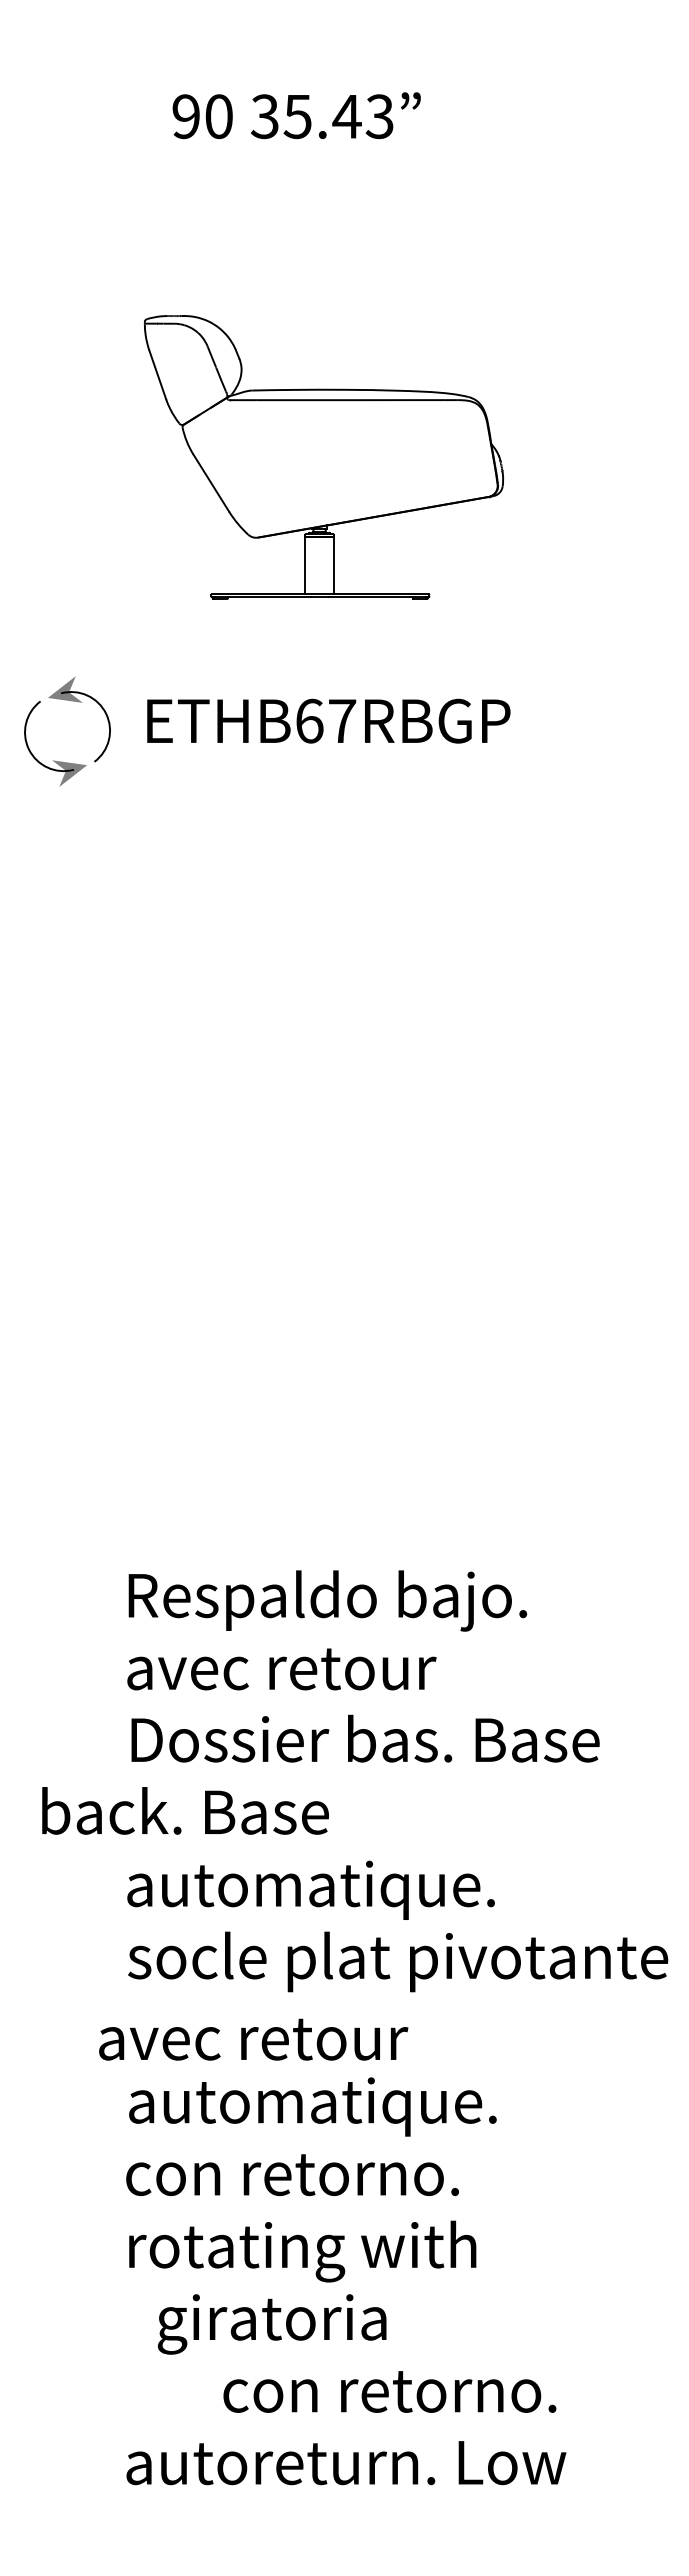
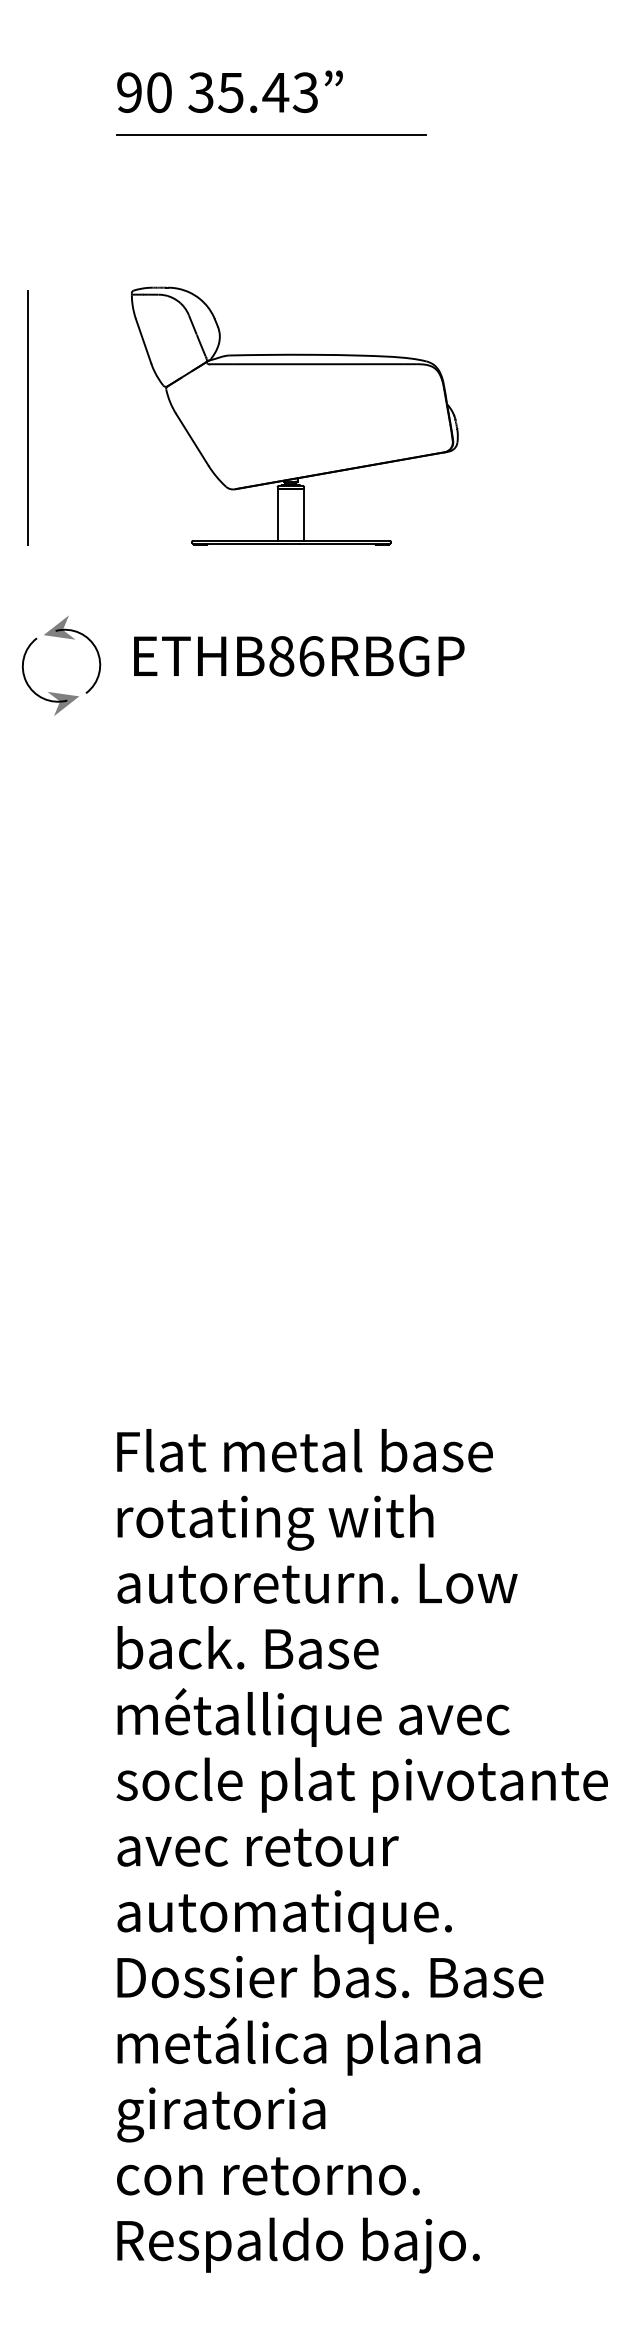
text: (296, 115) -> (229, 91), moved
line: (298, 148) -> (271, 135), added
line: (30, 458) -> (27, 417), added
text: (326, 720) -> (297, 655), ETHB67RBGP -> ETHB86RBGP
text: (337, 1600) -> (307, 1456), Respaldo bajo. -> Flat metal base
text: (301, 1673) -> (274, 1522), avec retour -> rotating with
text: (364, 1738) -> (331, 1581), Dossier bas. Base -> autoreturn. Low
text: (185, 1810) -> (247, 1647), moved
text: (343, 1887) -> (312, 1717), automatique. -> métallique avec
text: (253, 2039) -> (258, 1847), moved
text: (361, 2172) -> (328, 1976), con retorno. -> Dossier bas. Base
text: (330, 2249) -> (300, 2046), rotating with -> metálica plana
text: (272, 2324) -> (221, 2115), moved
text: (389, 2391) -> (268, 2175), moved
text: (346, 2467) -> (315, 2245), autoreturn. Low -> Respaldo bajo.

